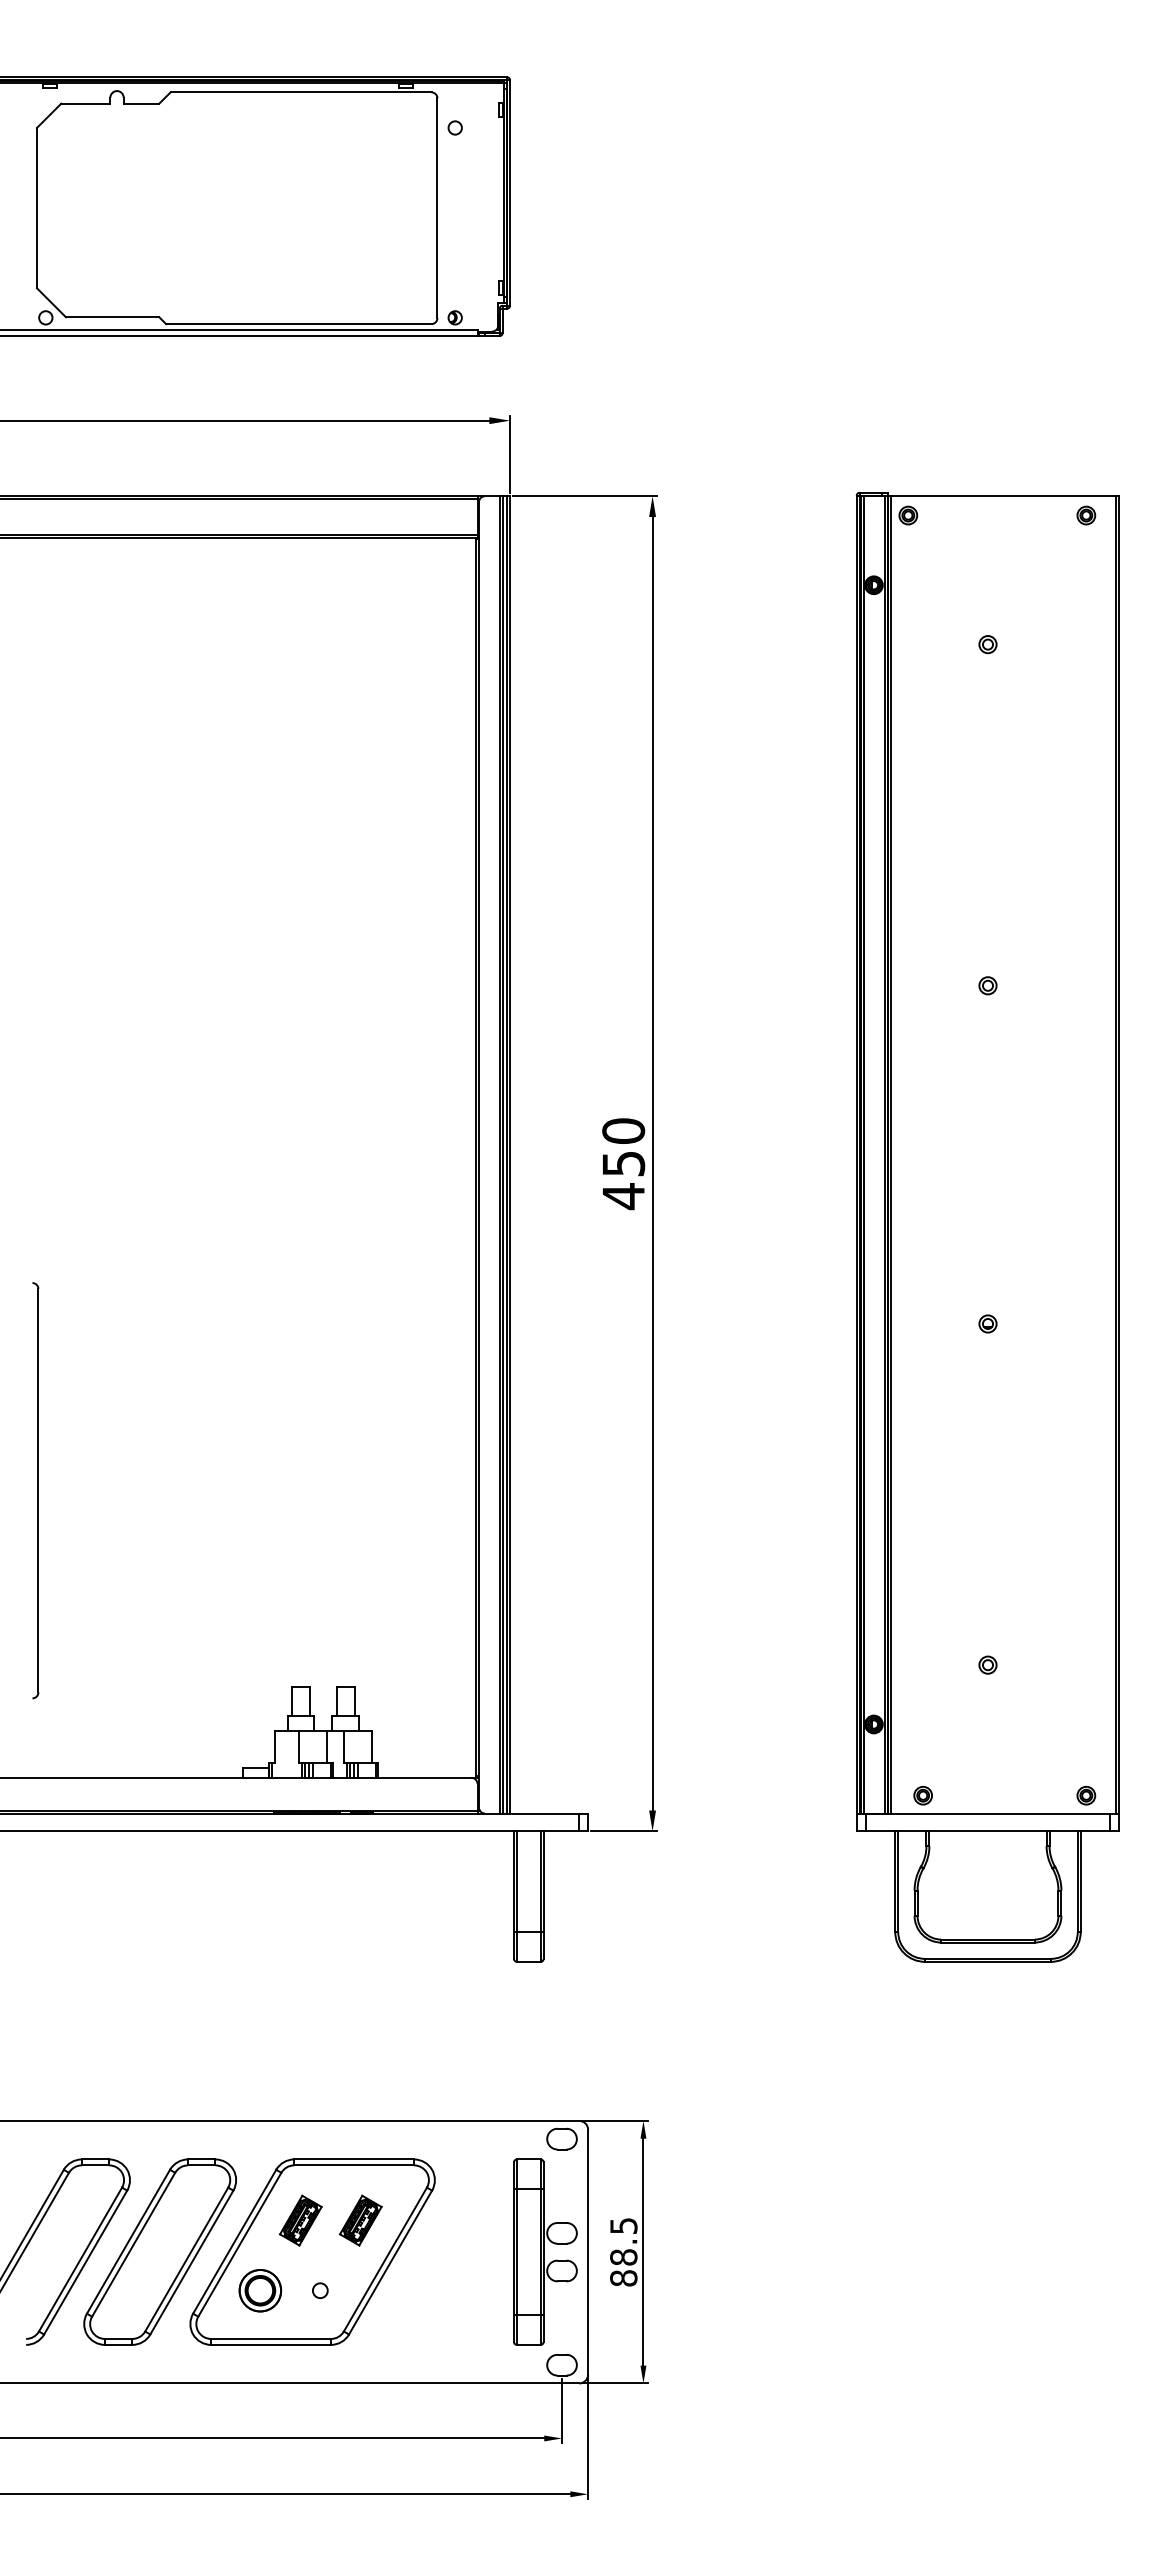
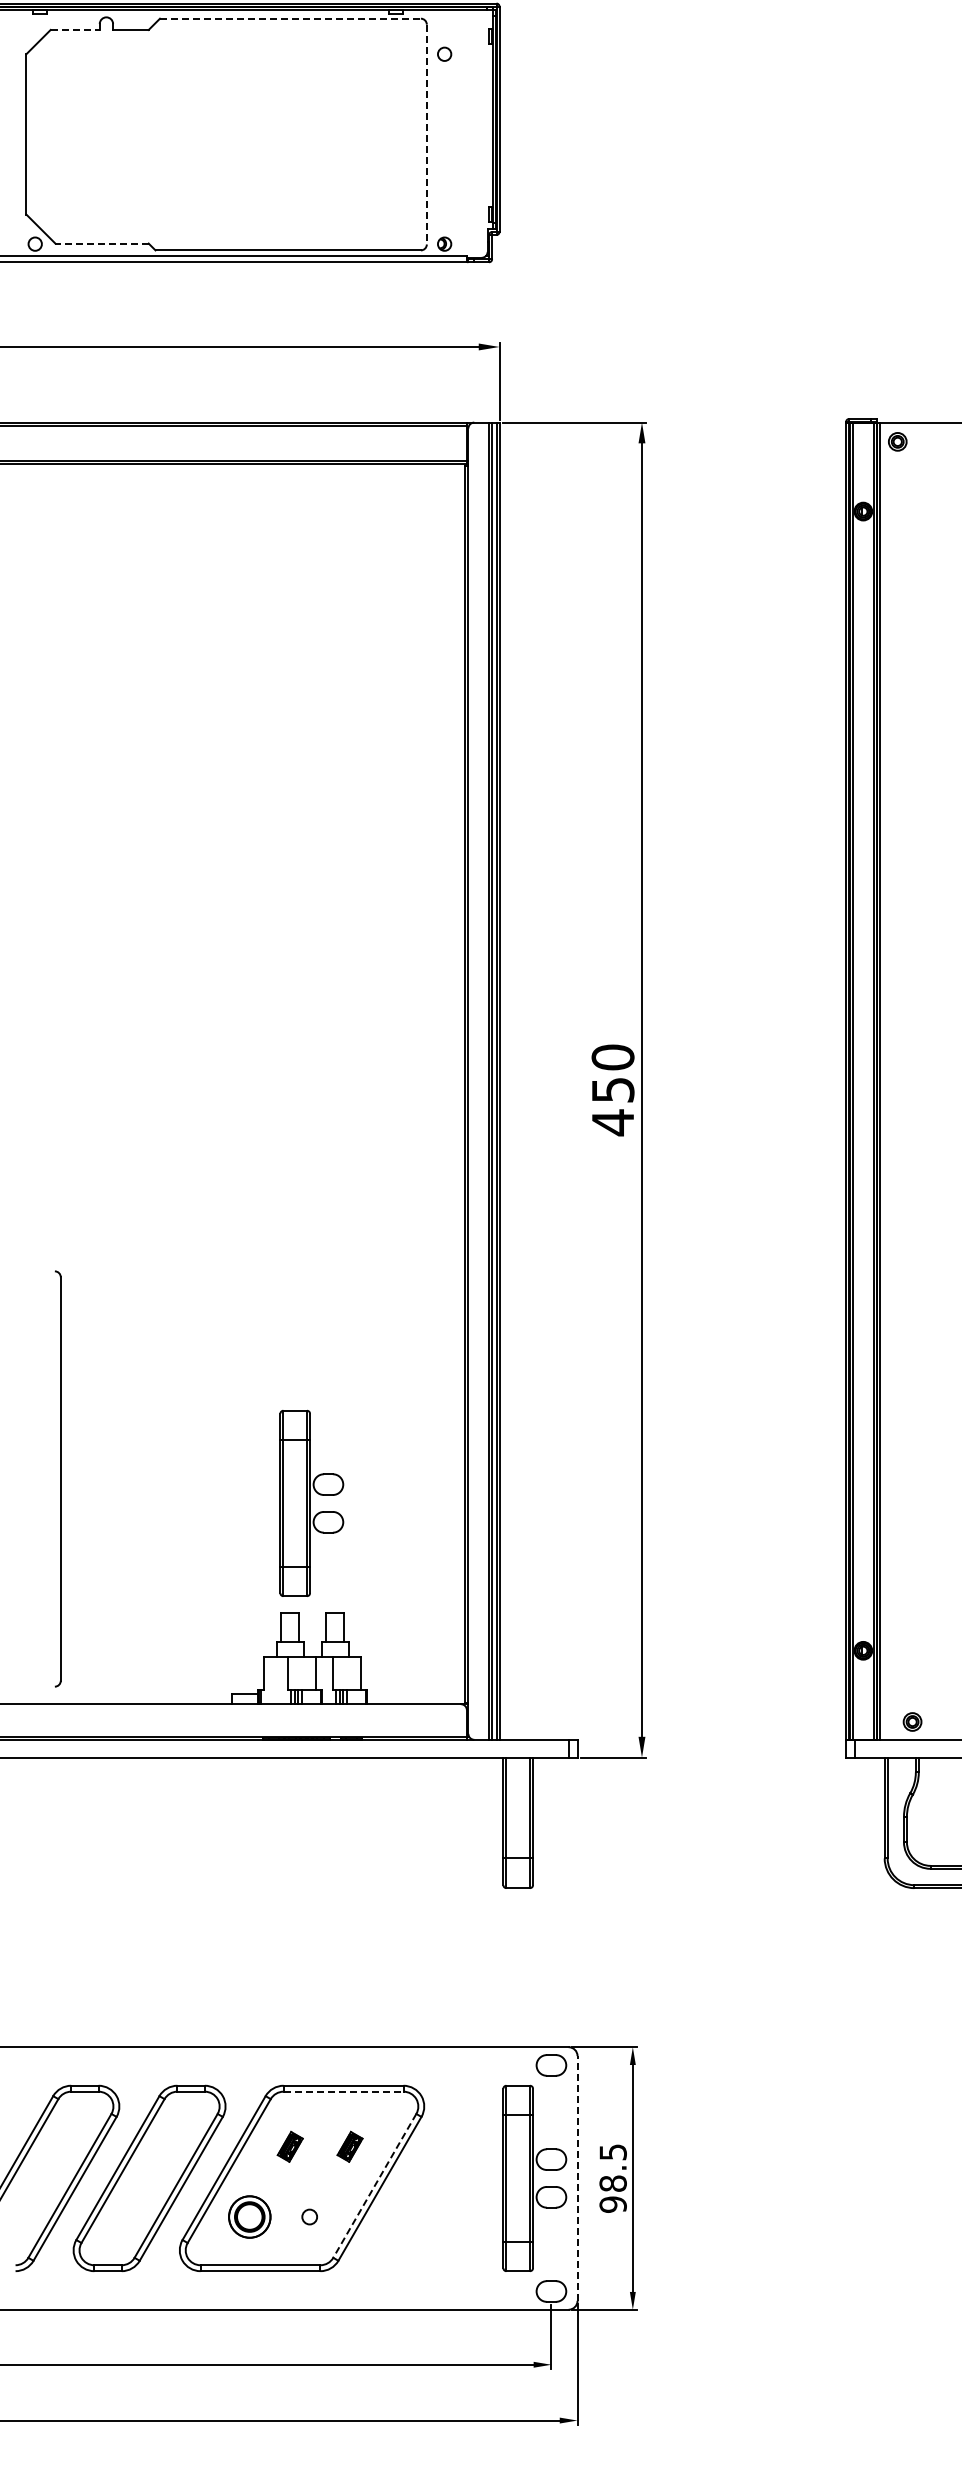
line: (301, 92) -> (290, 18), solid -> dashed
line: (85, 103) -> (74, 29), solid -> dashed
line: (437, 208) -> (426, 134), solid -> dashed
line: (112, 317) -> (101, 243), solid -> dashed
part: (35, 1490) -> (57, 1478), moved
part: (322, 1576) -> (311, 1502), added
line: (354, 2165) -> (343, 2091), solid -> dashed
part: (300, 2220) -> (289, 2146), size x0.6
part: (360, 2220) -> (349, 2146), size x0.6
line: (588, 2251) -> (577, 2177), solid -> dashed
line: (385, 2260) -> (374, 2186), solid -> dashed
text: (623, 2278) -> (612, 2204), 88.5 -> 98.5

